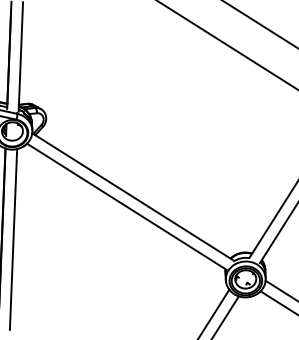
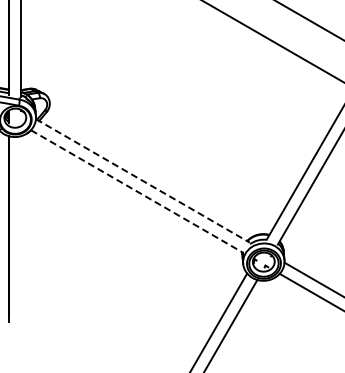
line: (133, 197) -> (143, 181), solid -> dashed
line: (127, 206) -> (137, 191), solid -> dashed
line: (13, 239) -> (20, 230), removed

